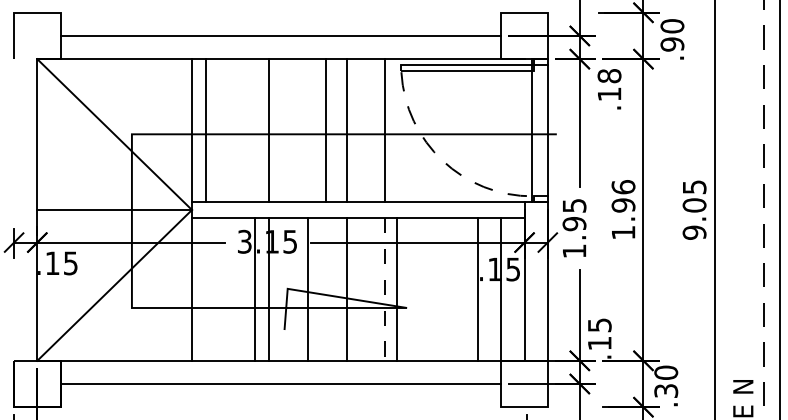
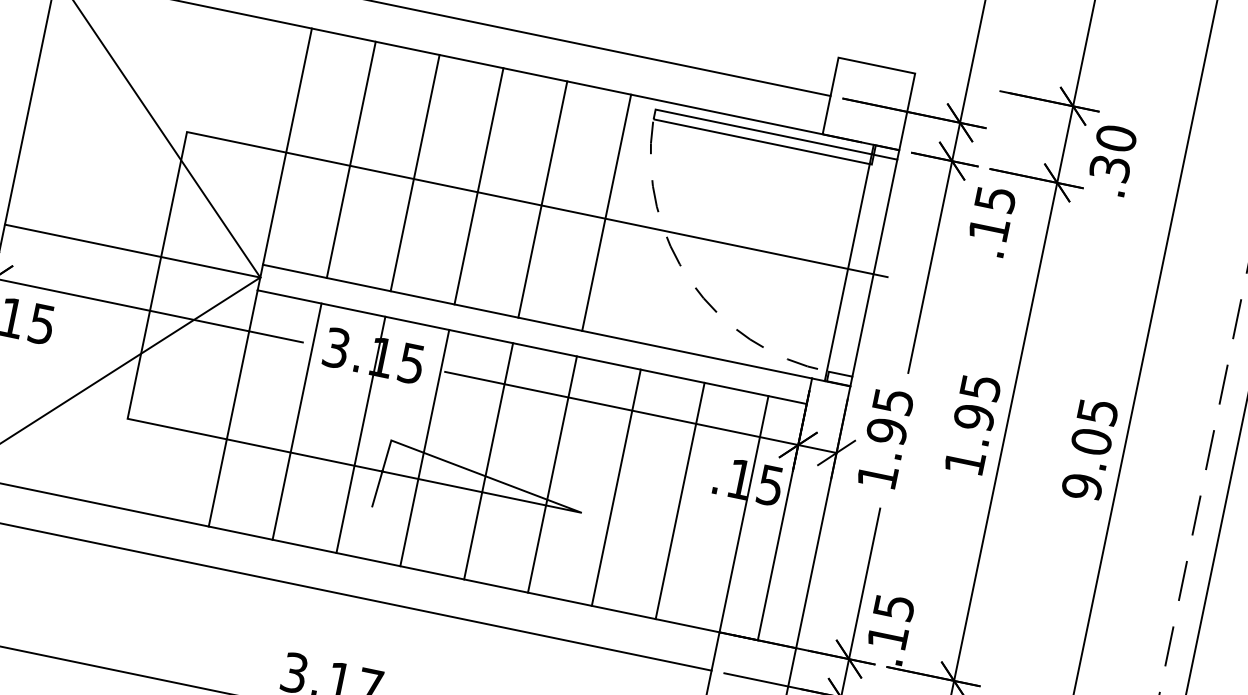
text: (672, 44) -> (1110, 168), .90 -> .30
text: (609, 76) -> (995, 199), .18 -> .15
line: (205, 130) -> (351, 159), moved
line: (326, 130) -> (479, 186), moved
text: (623, 187) -> (980, 387), 1.96 -> 1.95
line: (254, 288) -> (297, 420), moved
line: (397, 288) -> (617, 486), moved
line: (477, 288) -> (680, 499), moved
line: (385, 289) -> (552, 474), dashed -> solid

